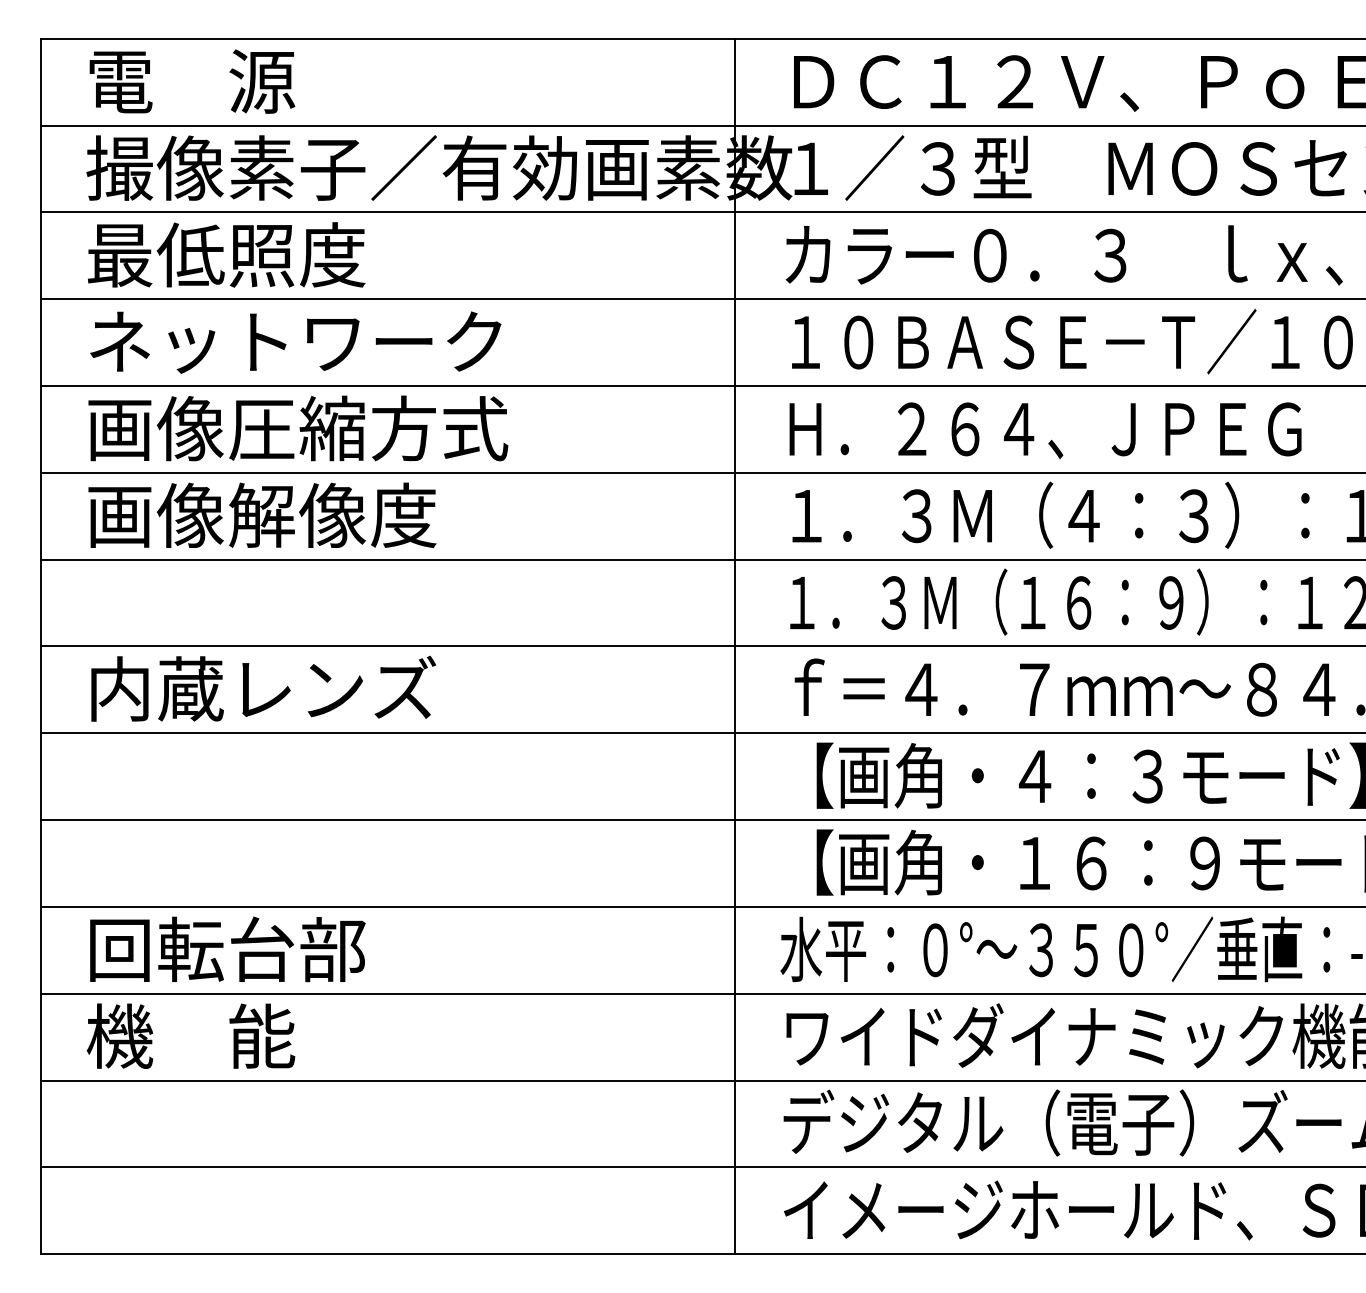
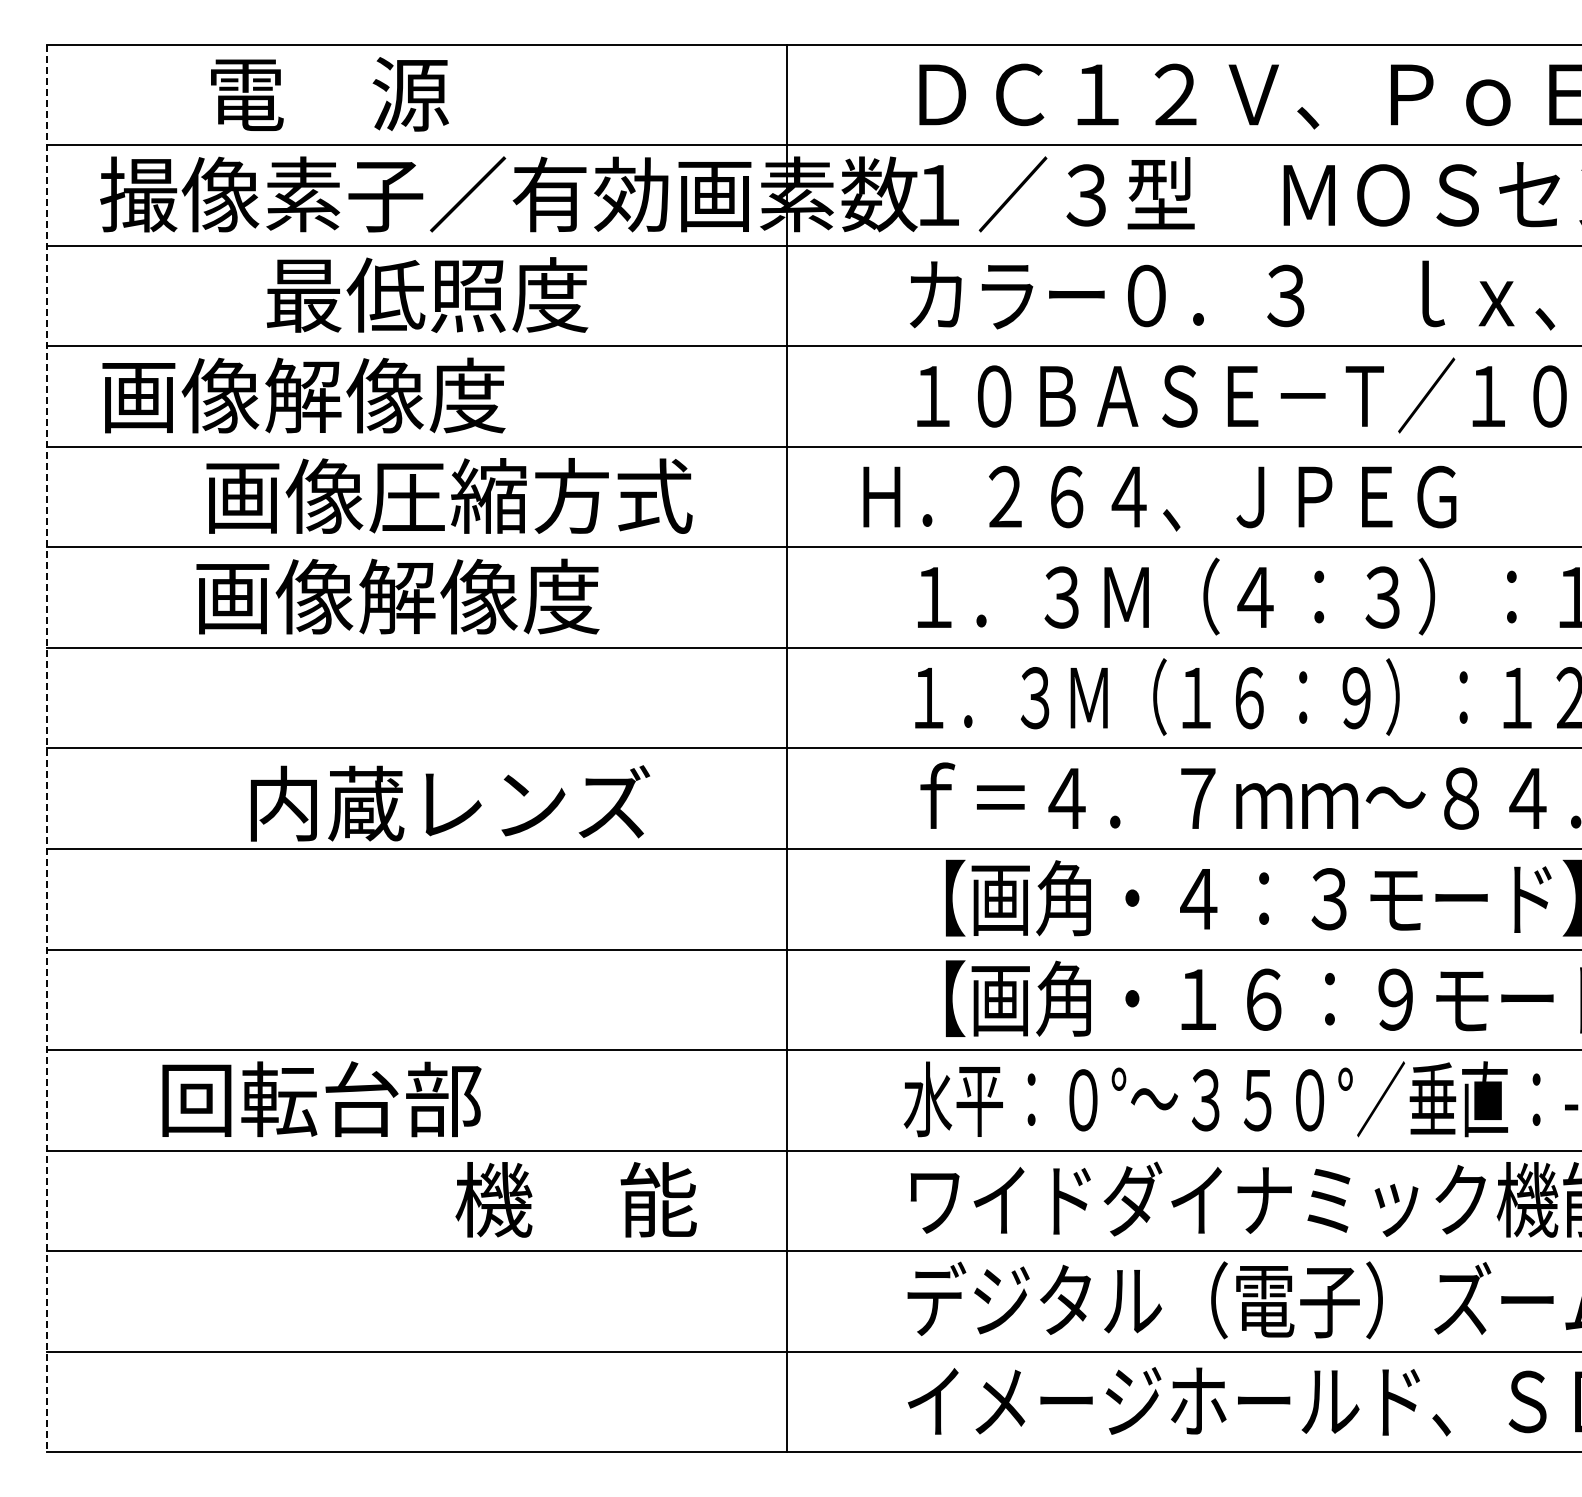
text: (192, 81) -> (329, 94), moved
text: (226, 254) -> (427, 294), moved
text: (294, 341) -> (341, 395), ネットワーク -> 画像解像度
text: (298, 428) -> (449, 495), moved
text: (1045, 430) -> (1159, 498), moved
text: (262, 515) -> (397, 596), moved
line: (40, 646) -> (47, 748), solid -> dashed
line: (735, 646) -> (786, 748), moved
text: (263, 688) -> (450, 803), moved
text: (227, 949) -> (321, 1099), moved
text: (190, 1035) -> (575, 1199), moved

